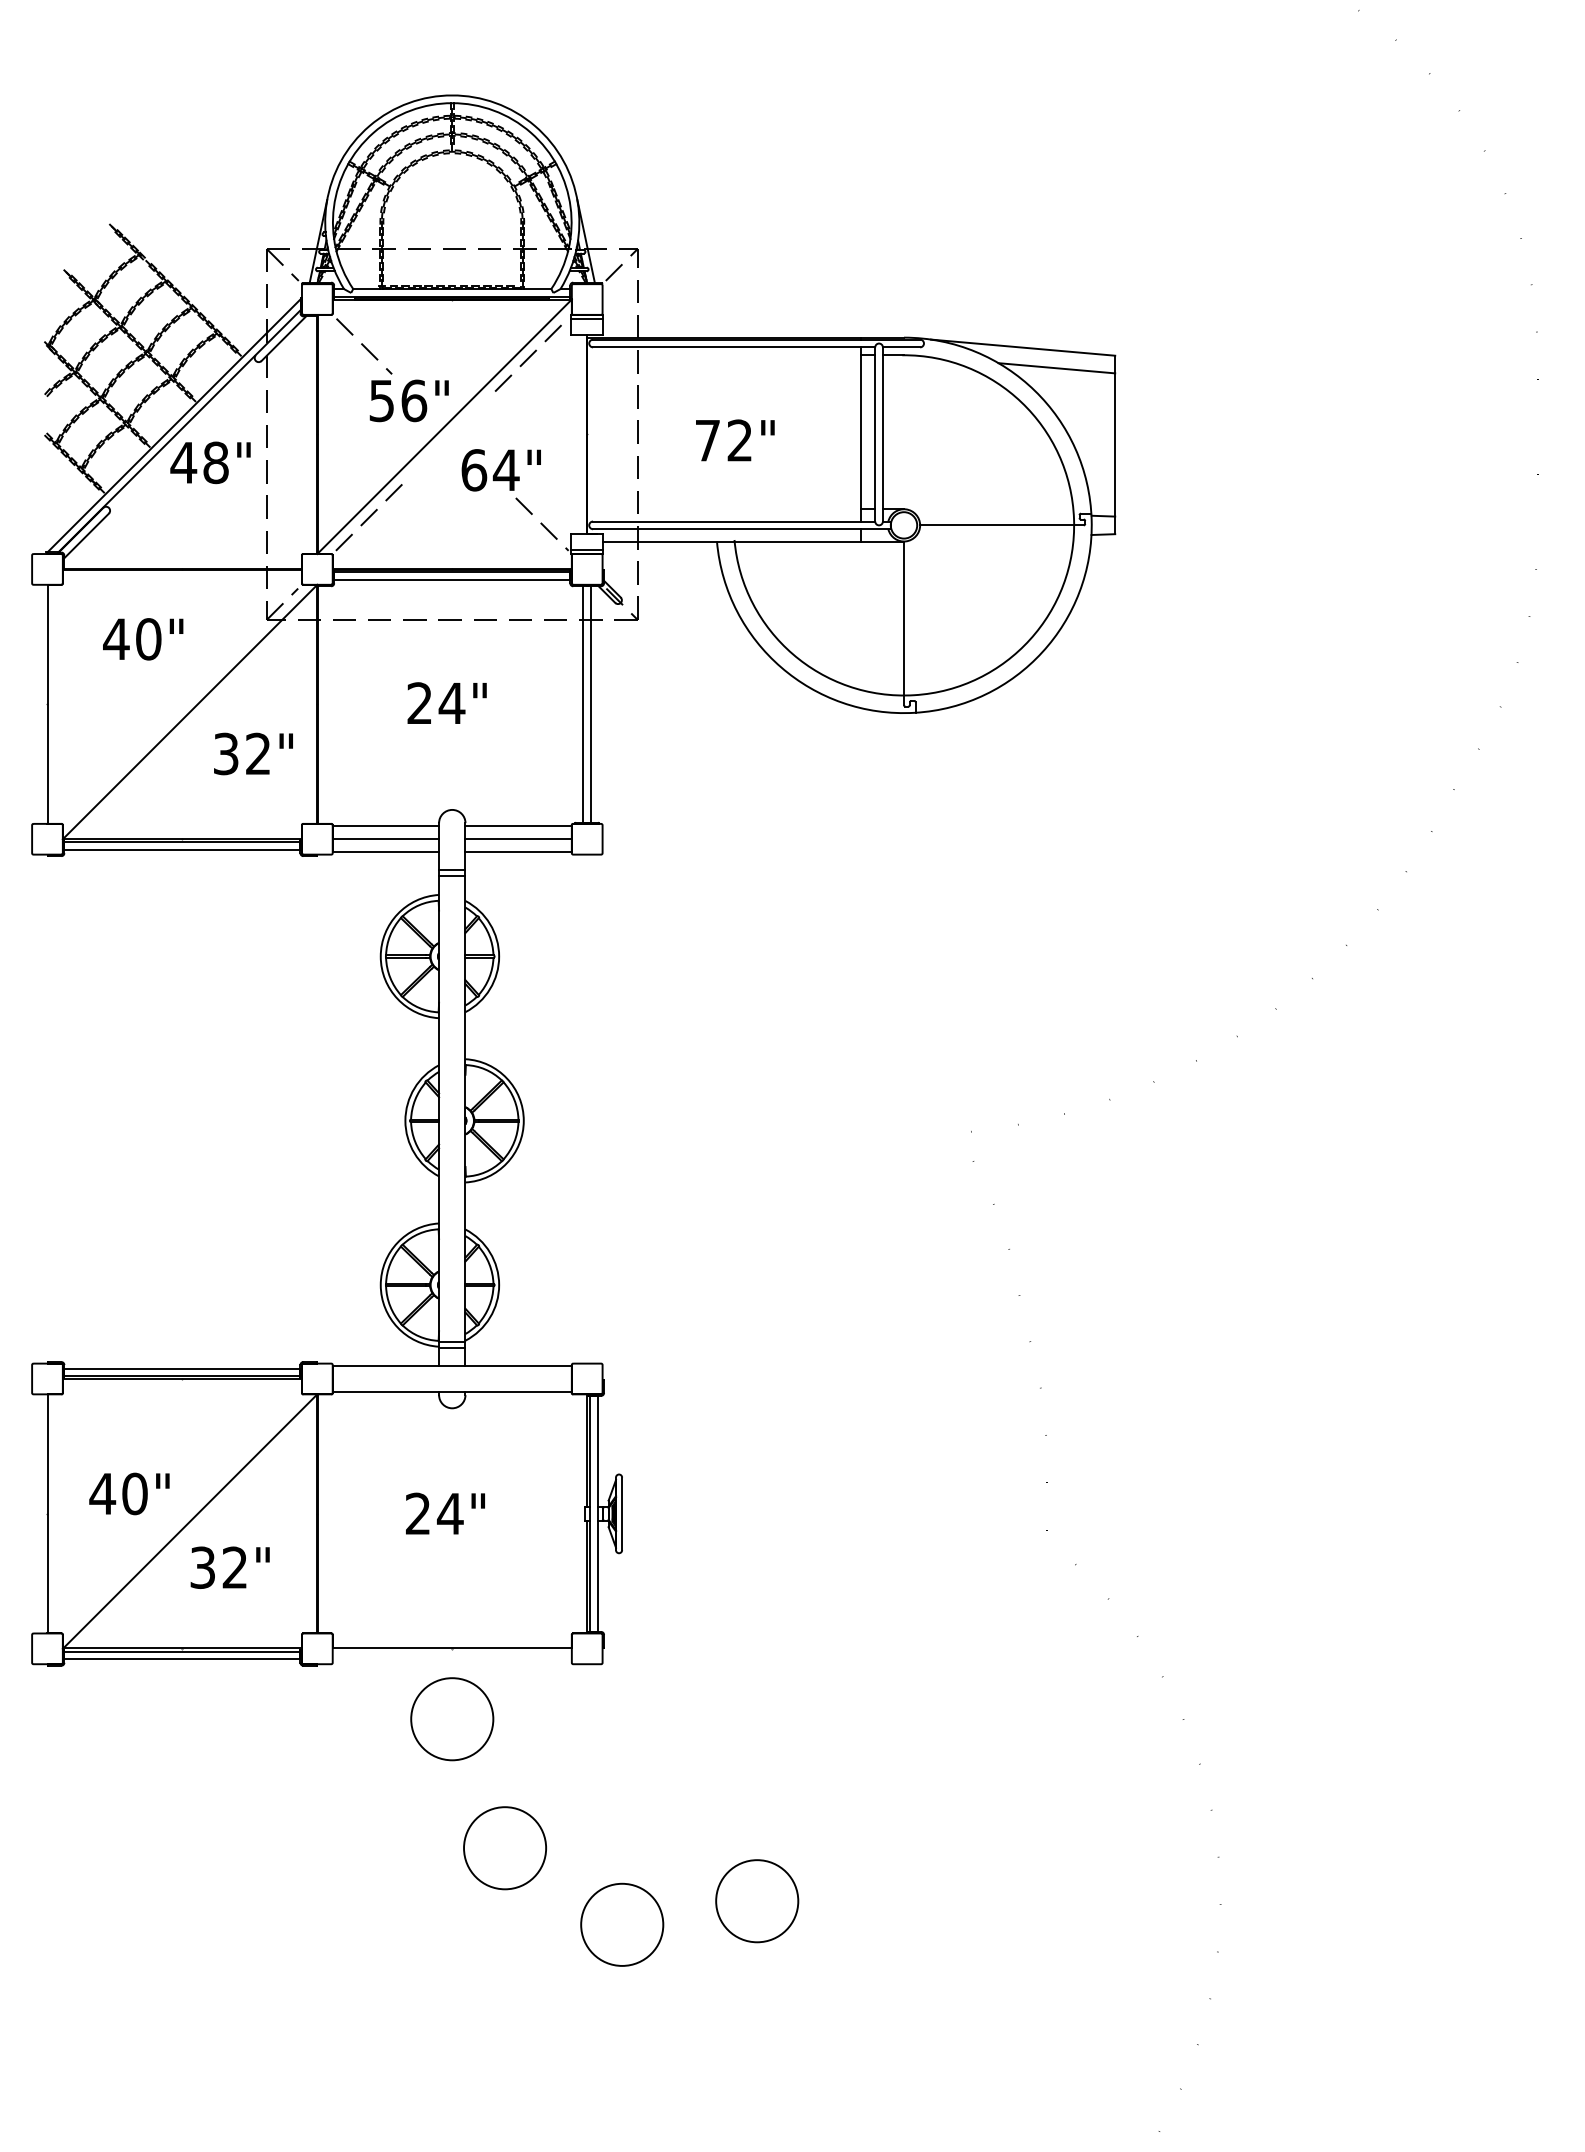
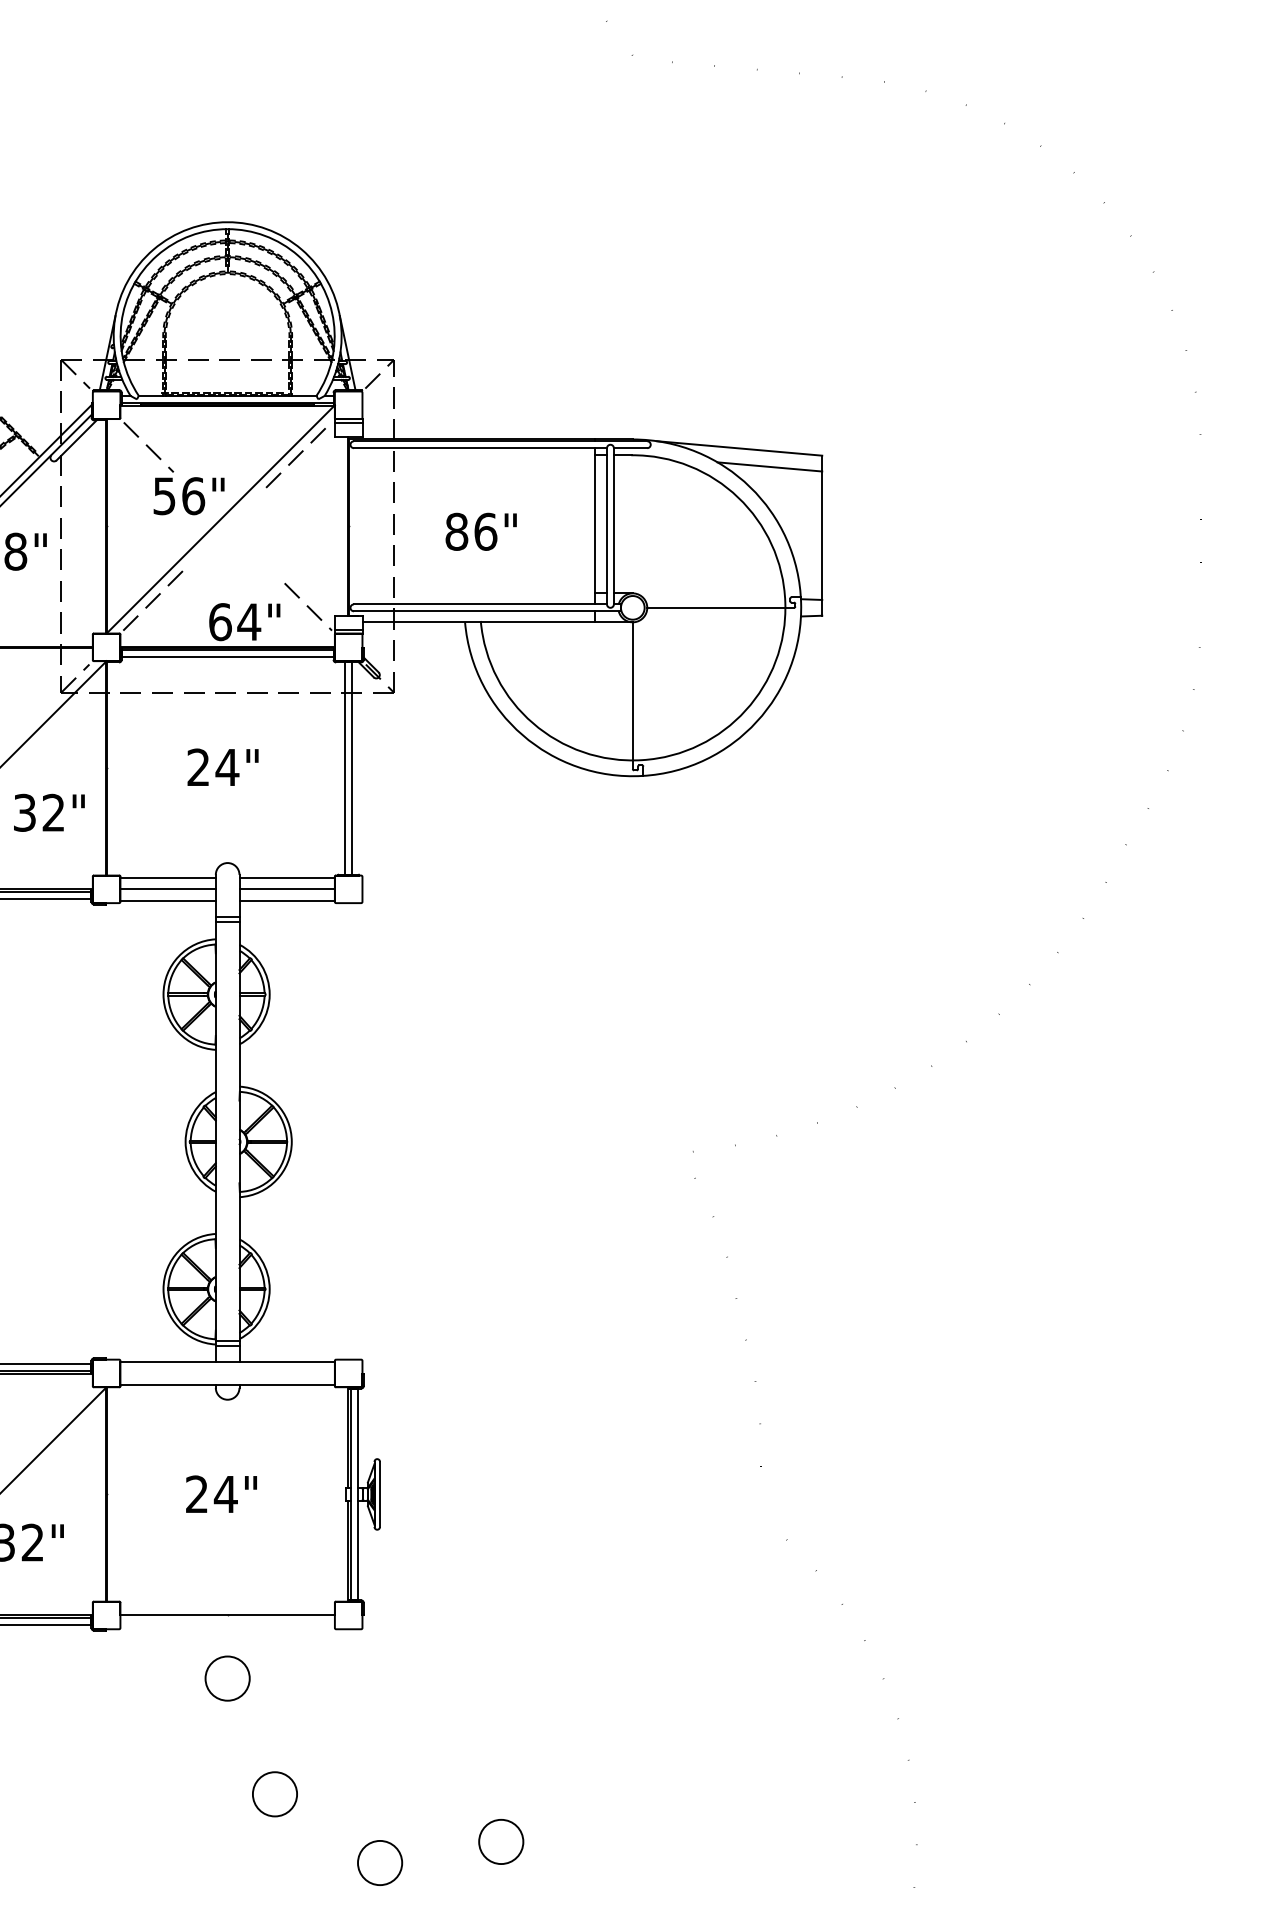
text: (724, 440) -> (471, 531), 72" -> 86"
text: (500, 470) -> (244, 622), moved
circle: (452, 1719) -> (227, 1678), size x0.6
circle: (505, 1848) -> (275, 1794), size x0.6
circle: (757, 1901) -> (501, 1842), size x0.6
circle: (622, 1924) -> (380, 1862), size x0.6

